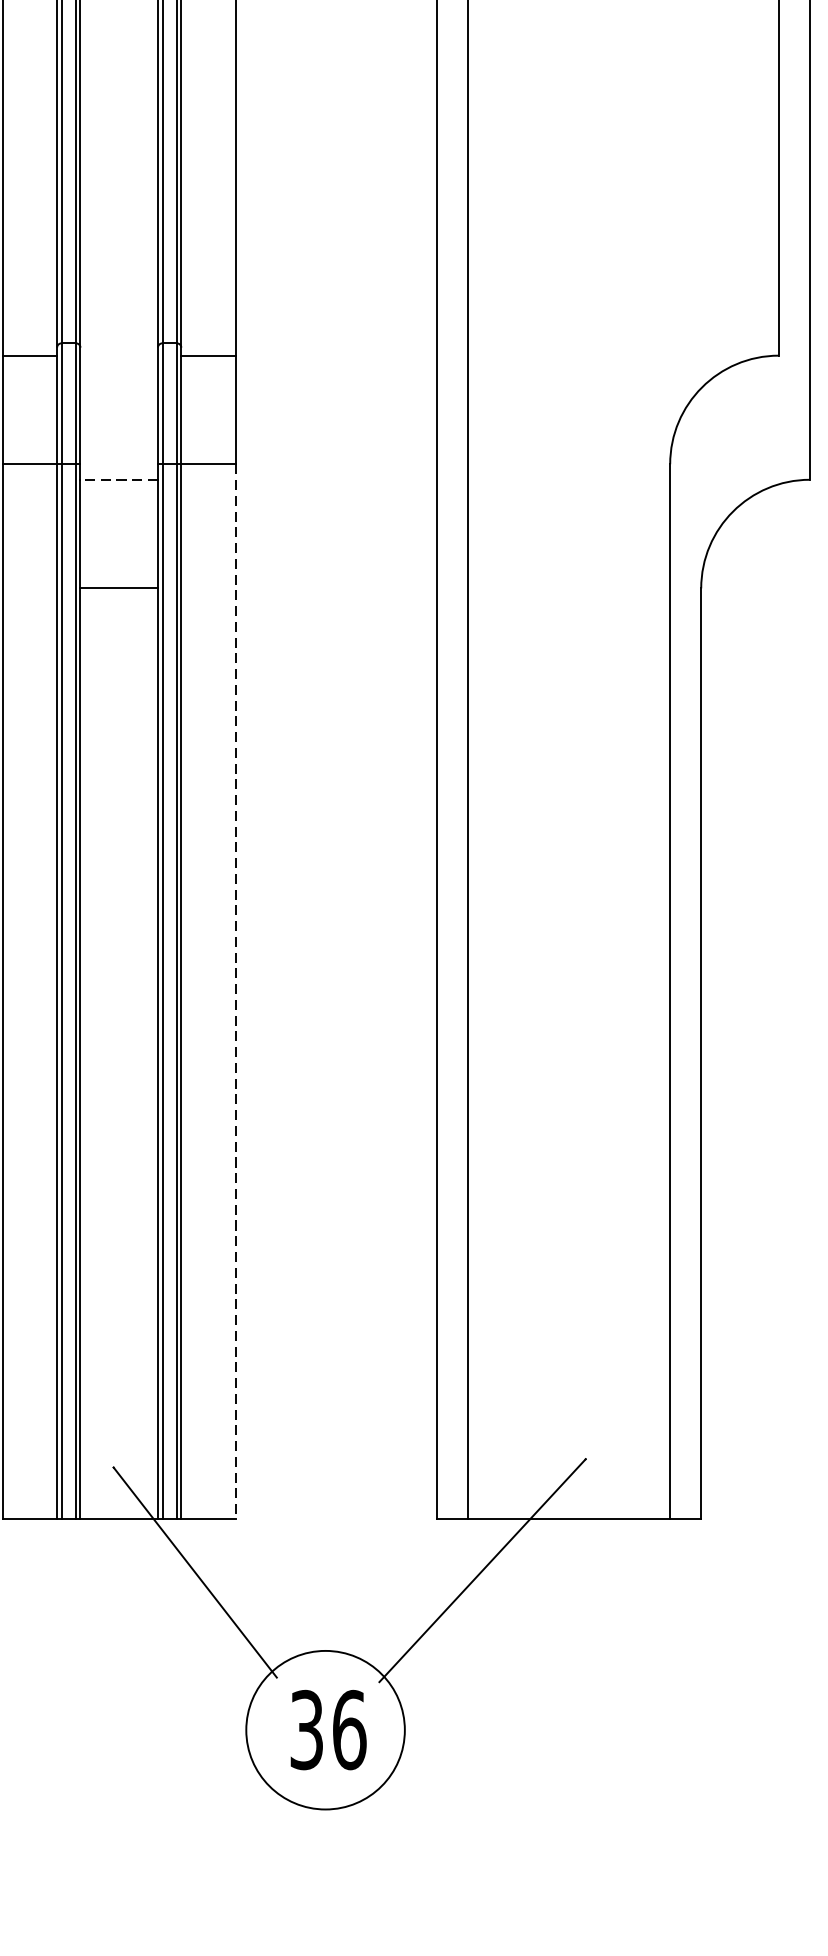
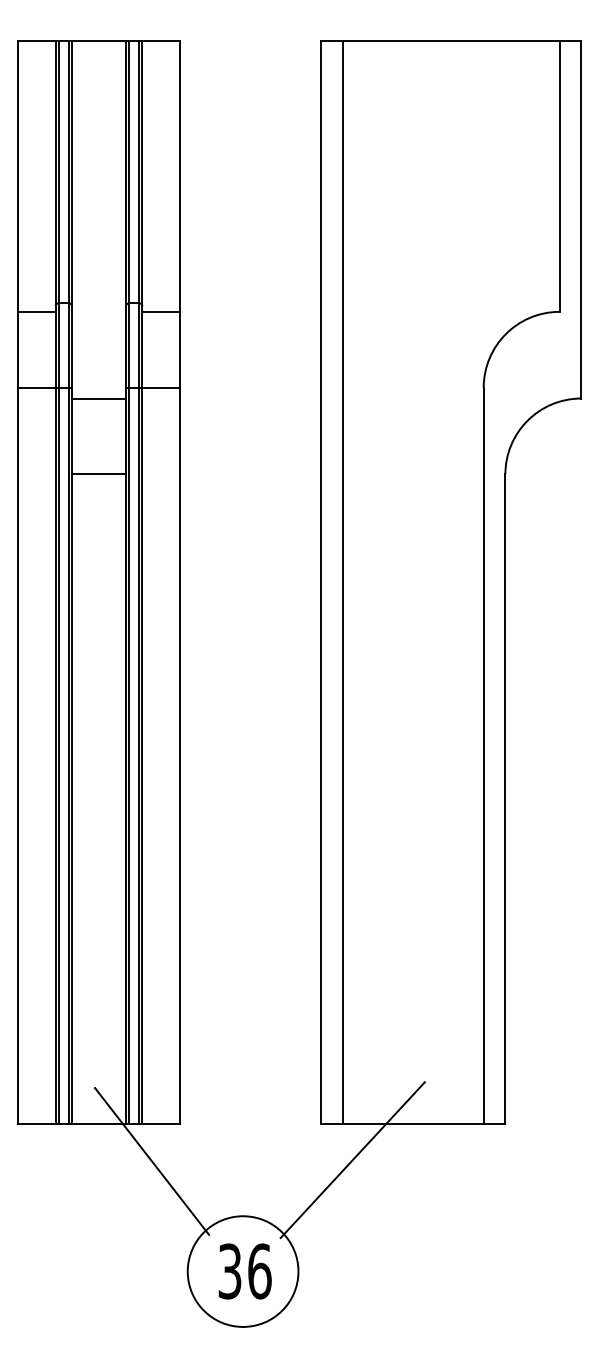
line: (118, 479) -> (98, 398), dashed -> solid
line: (235, 992) -> (180, 756), dashed -> solid

